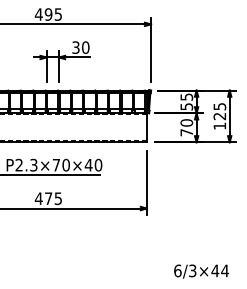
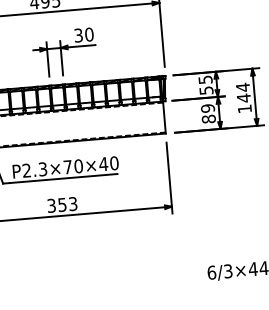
text: (219, 111) -> (243, 92), 125 -> 144
text: (186, 127) -> (208, 113), 70 -> 89
text: (47, 198) -> (61, 204), 475 -> 353

